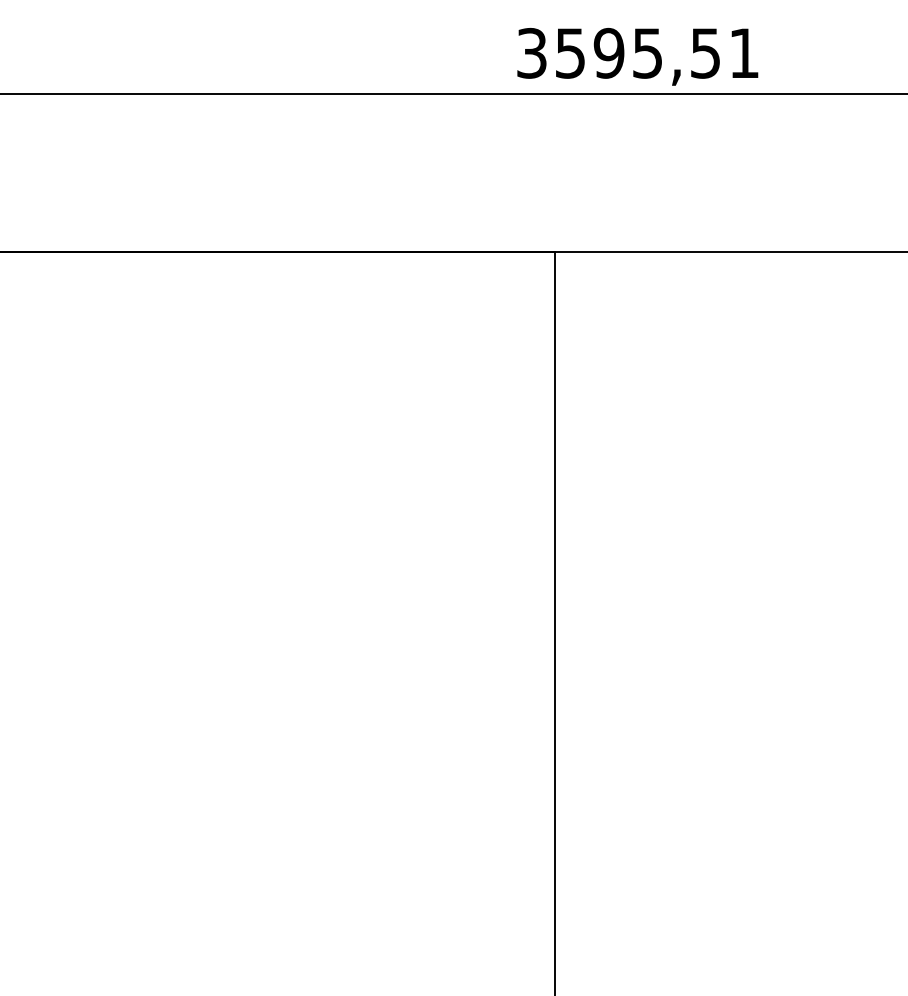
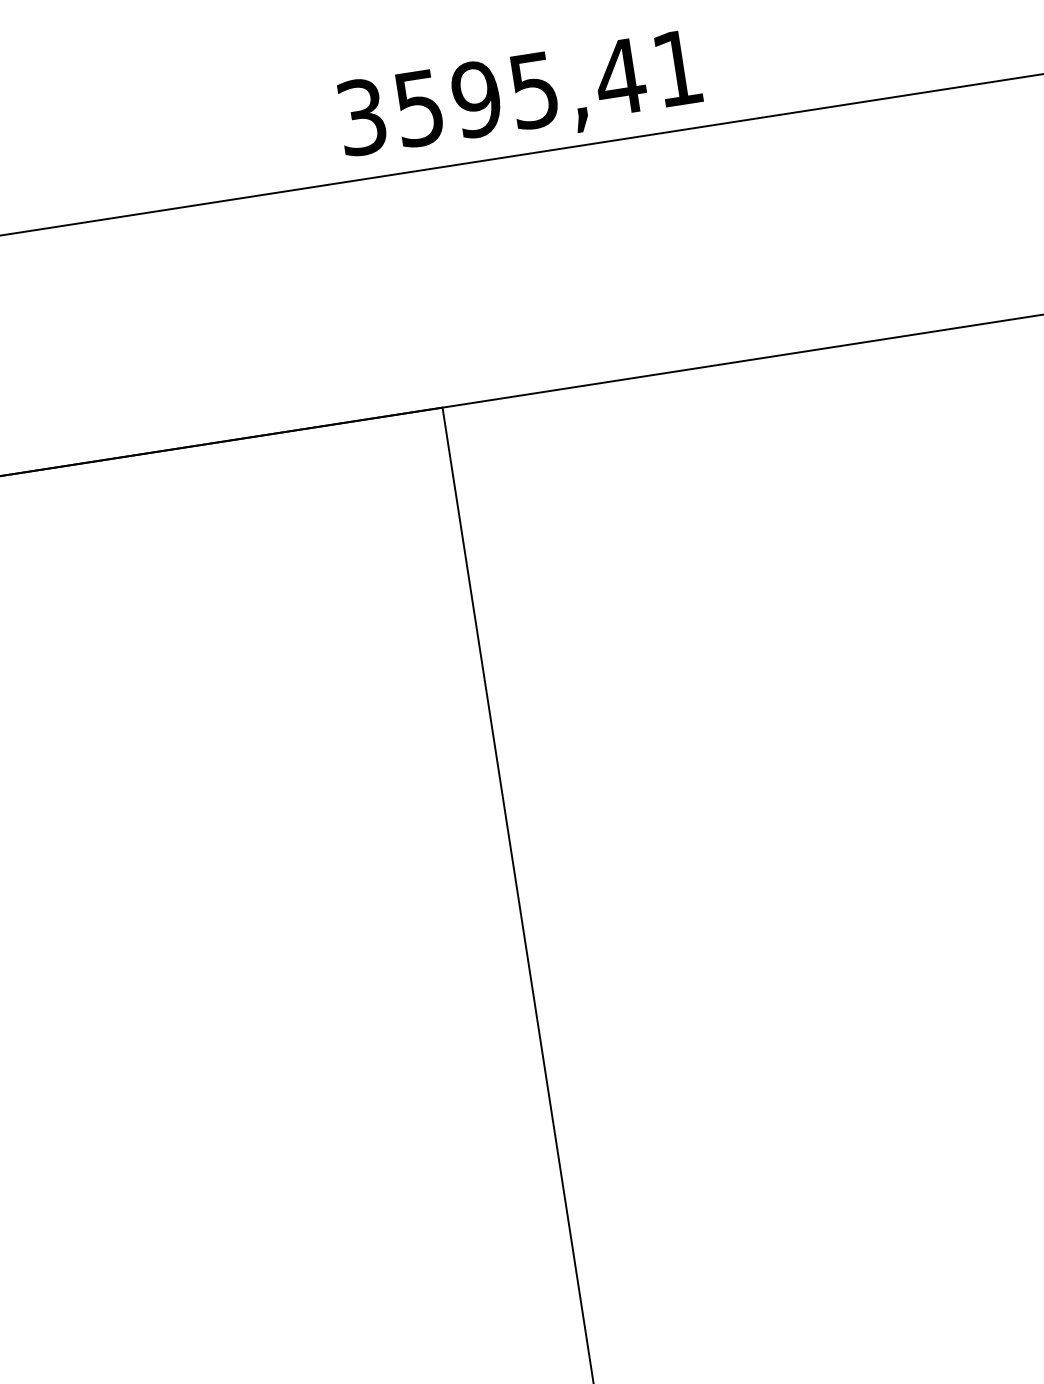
text: (705, 53) -> (620, 77), 3595,51 -> 3595,41

